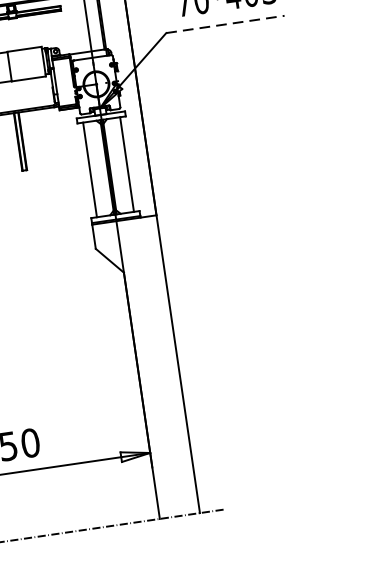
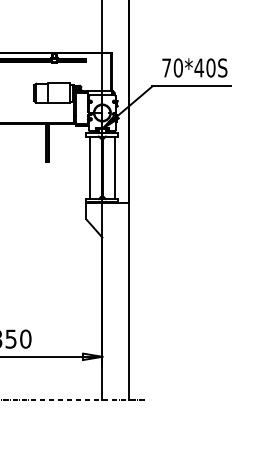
line: (226, 24) -> (192, 86), dashed -> solid

